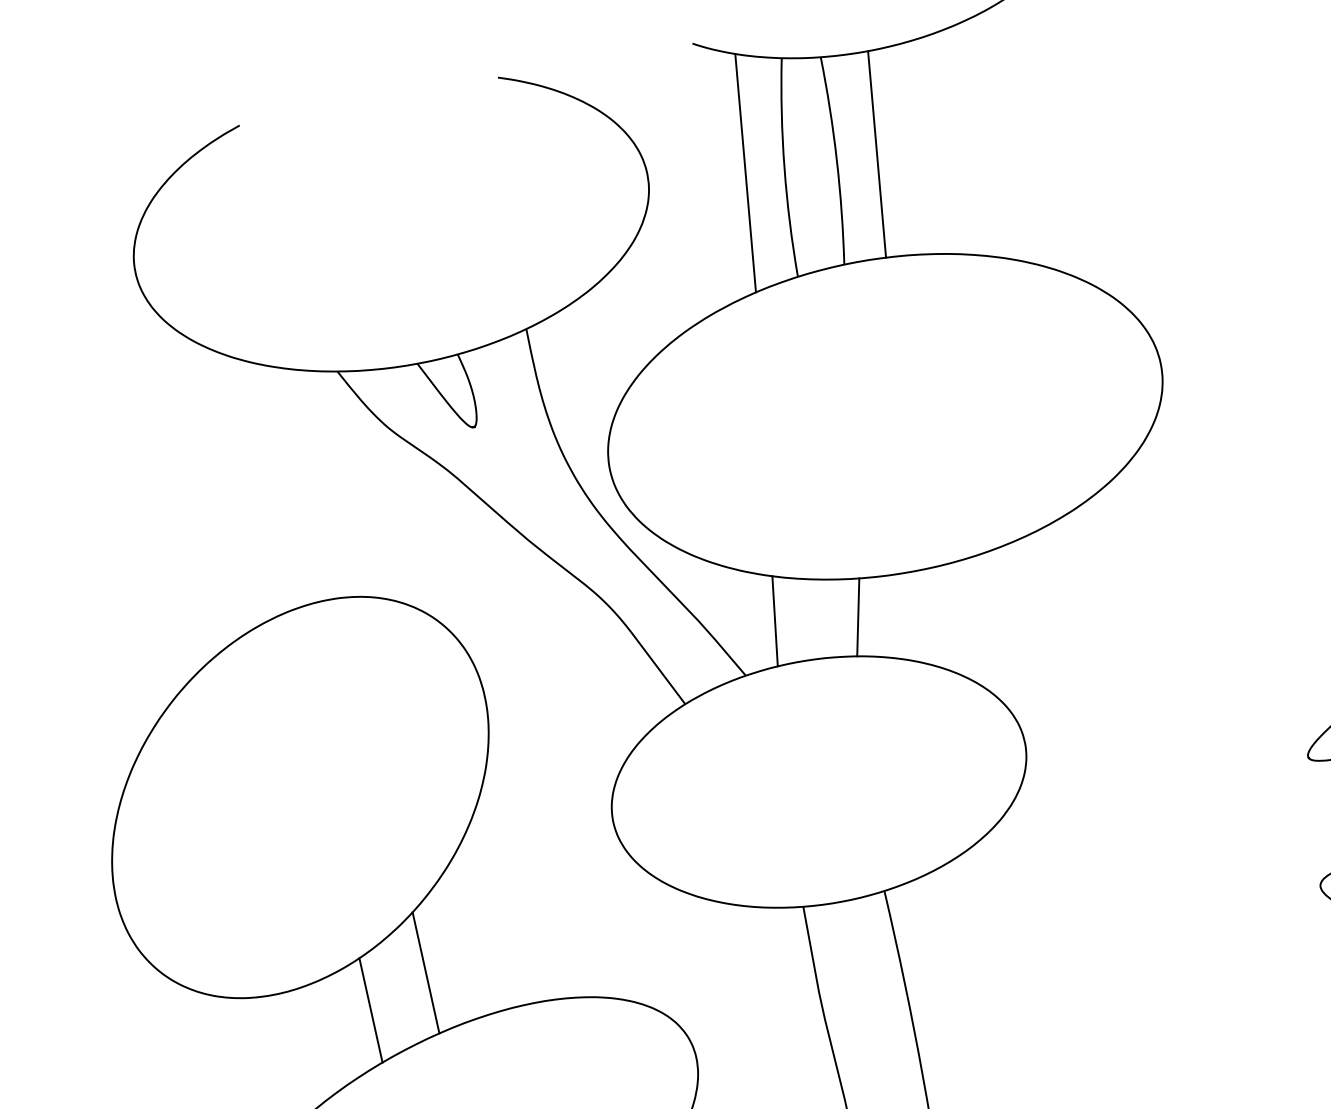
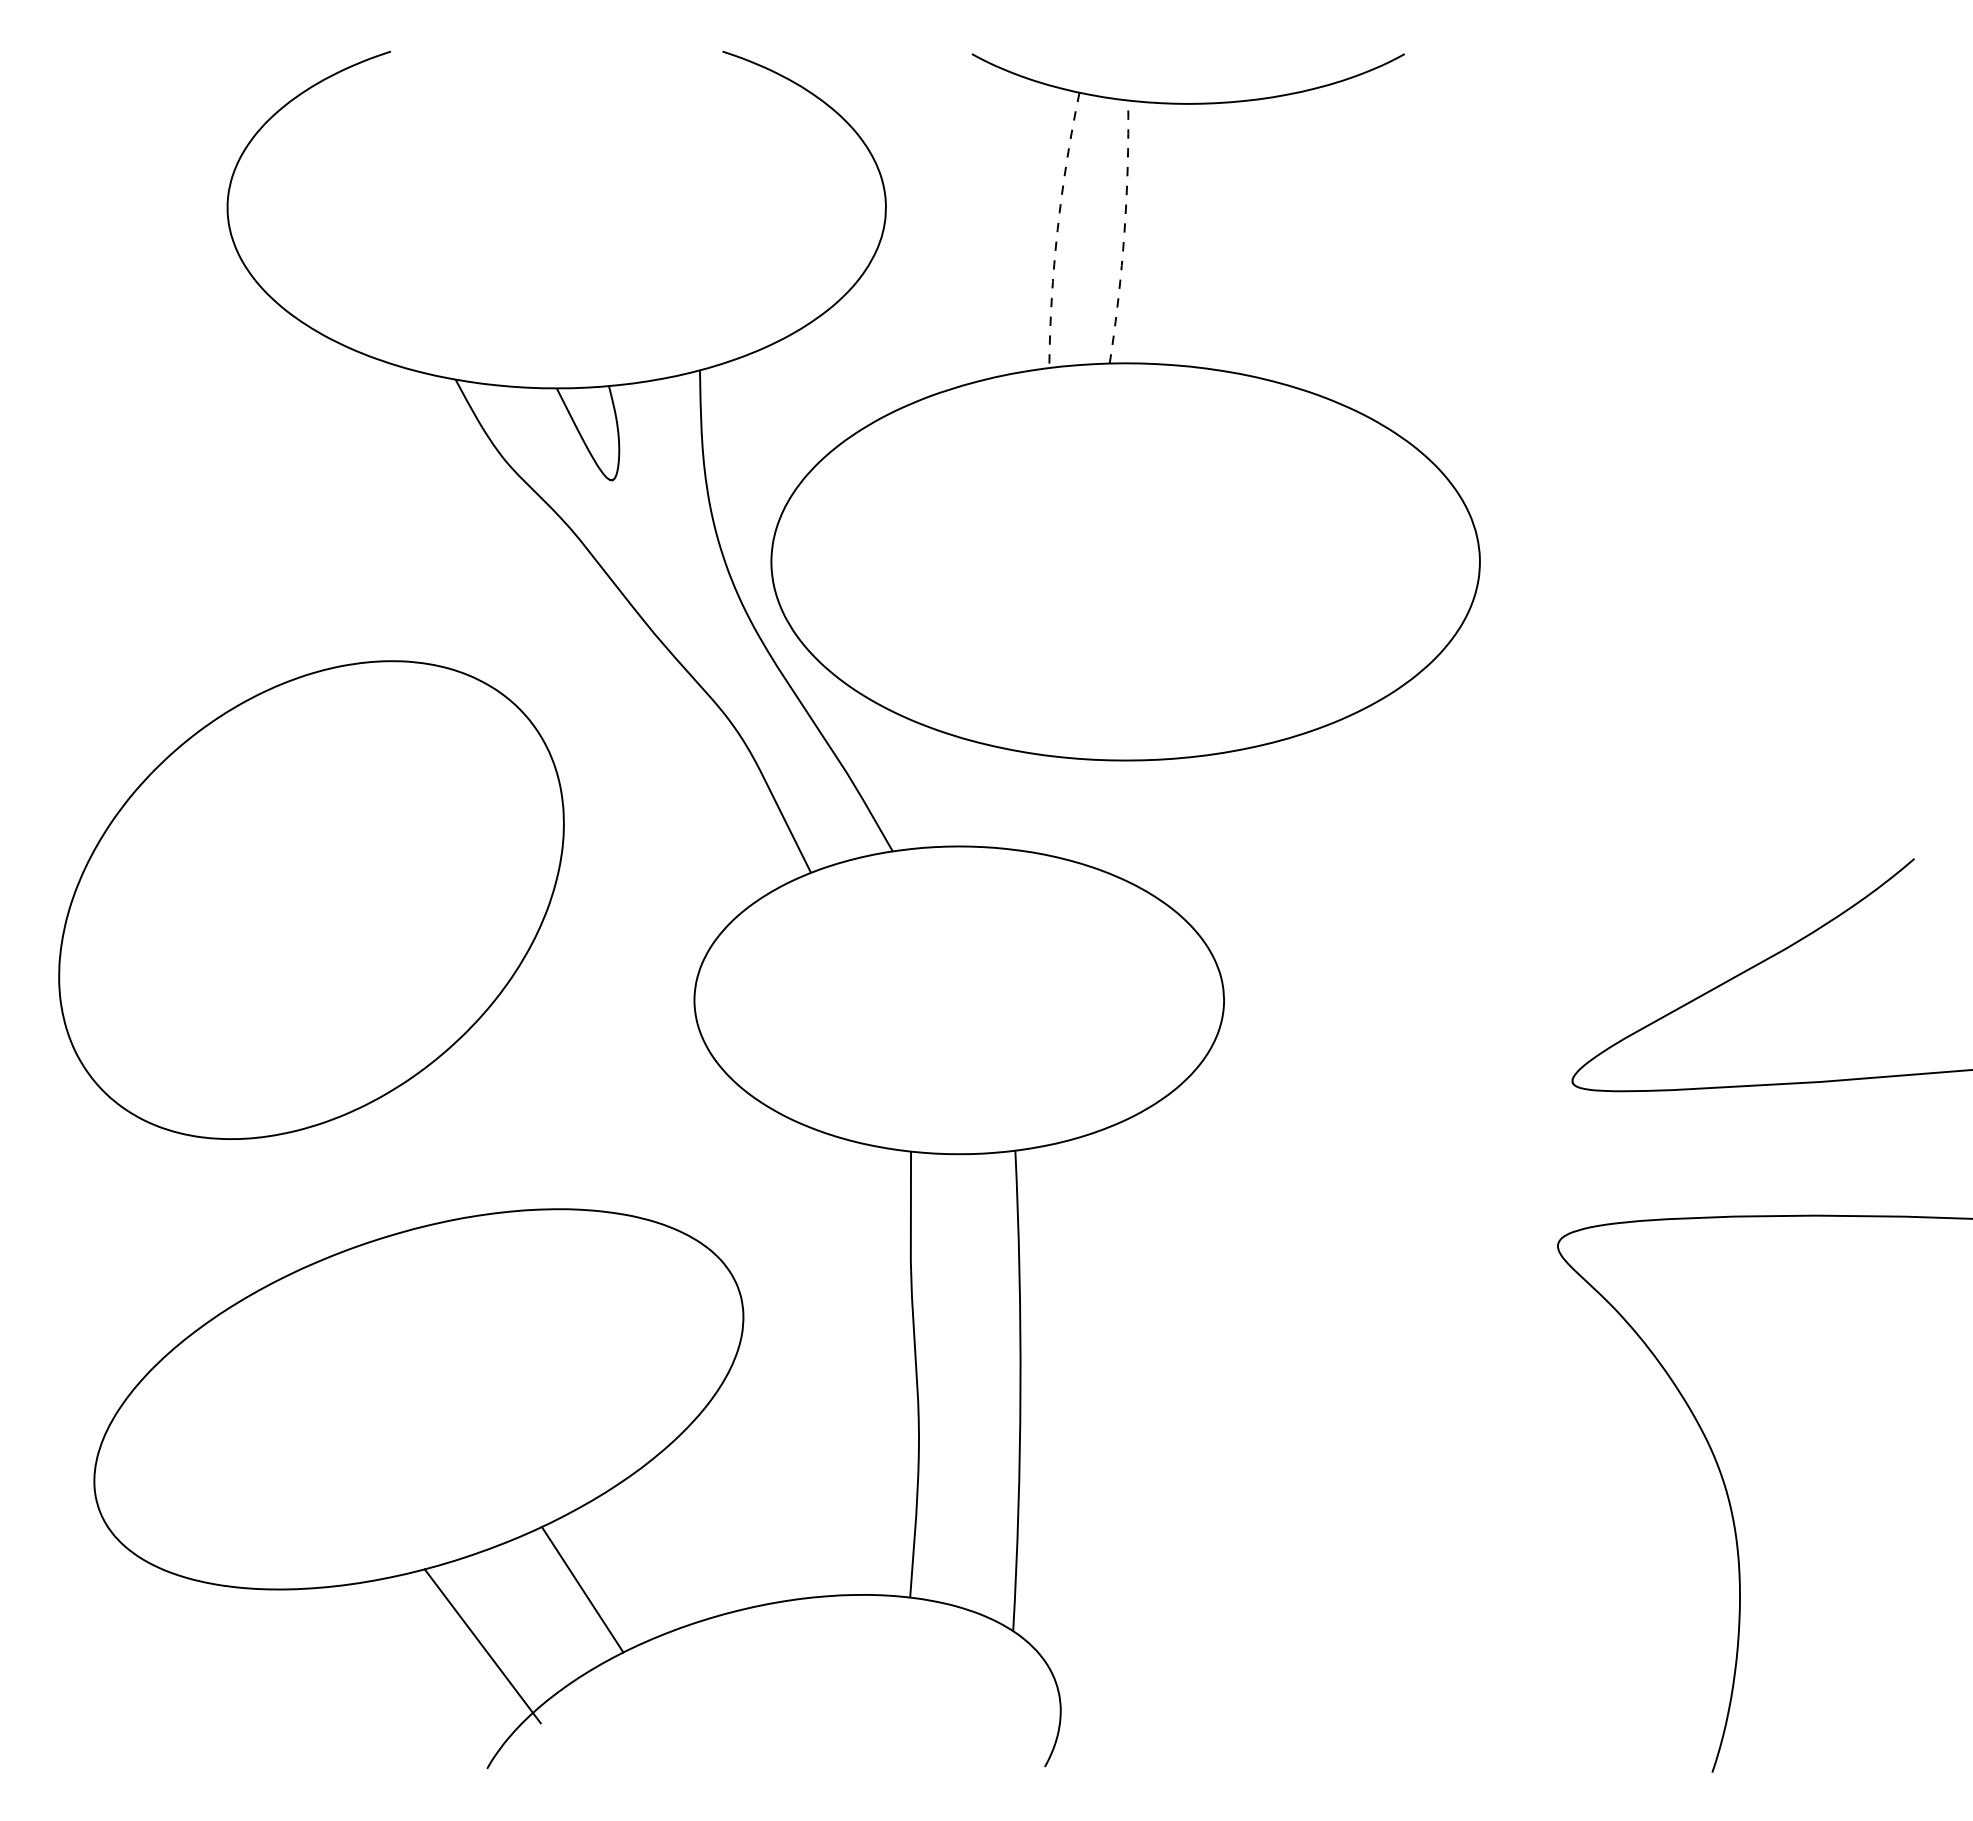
line: (876, 153) -> (1175, 233), removed
arc: (836, 160) -> (1124, 232), solid -> dashed
arc: (784, 167) -> (1057, 229), solid -> dashed
line: (744, 172) -> (1007, 226), removed
line: (857, 617) -> (1045, 804), removed
line: (774, 621) -> (941, 790), removed
line: (425, 972) -> (426, 1146), removed
line: (370, 1010) -> (349, 1180), removed

